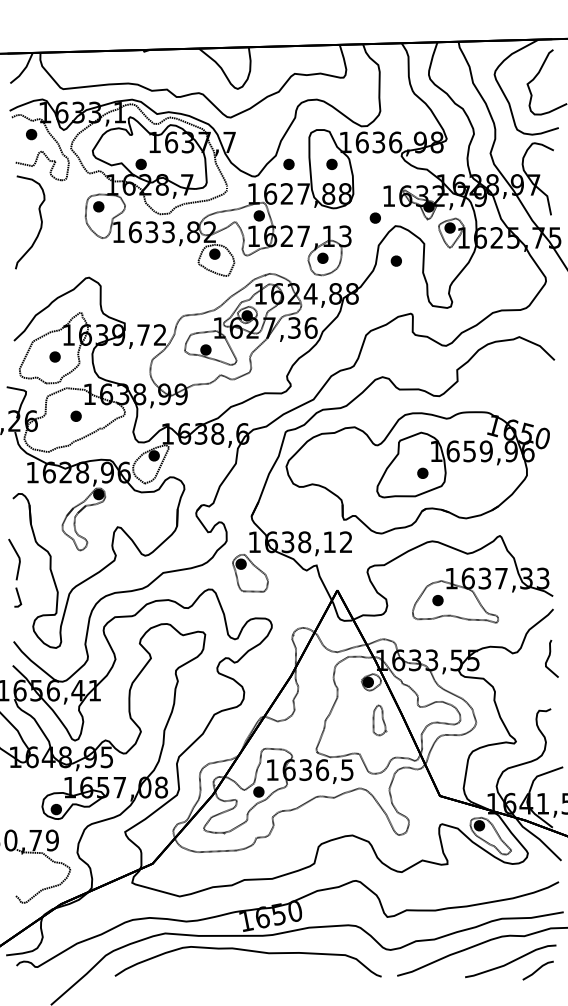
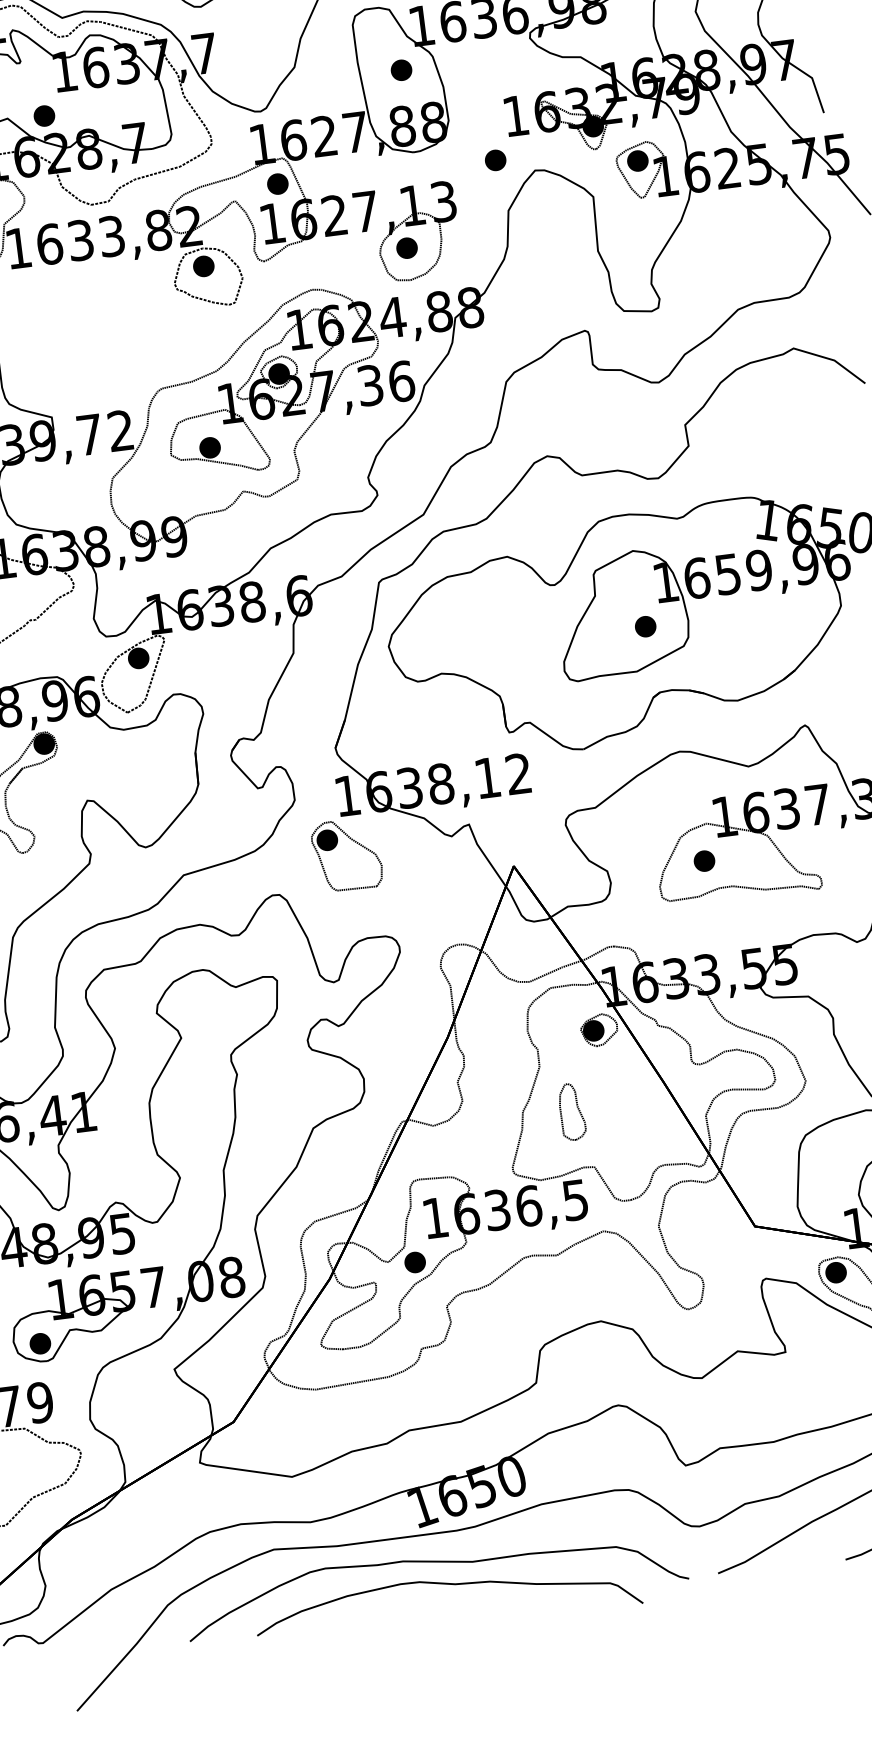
part: (288, 163) -> (319, 78), removed
part: (395, 260) -> (543, 234), removed
part: (379, 720) -> (572, 1111), moved
curve: (254, 964) -> (448, 1586), added

